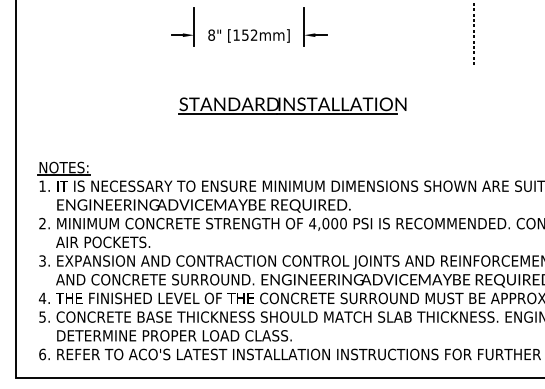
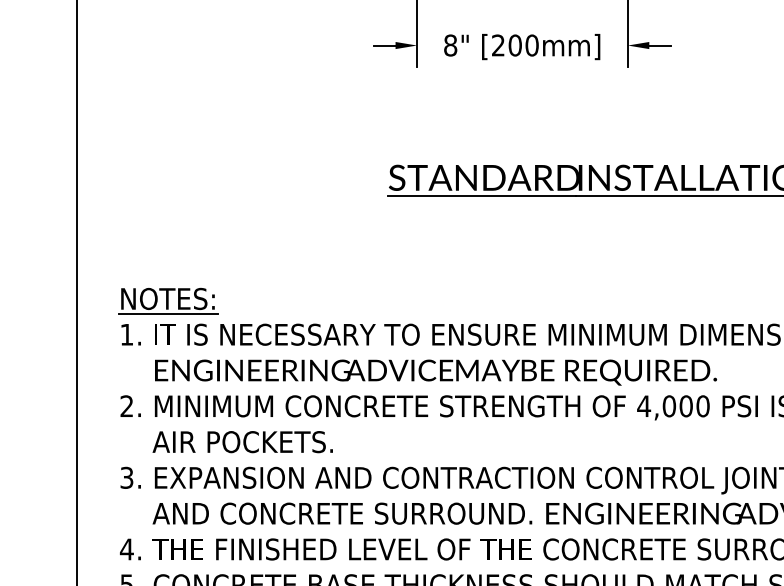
text: (245, 34) -> (515, 44), [152mm] -> [200mm]

